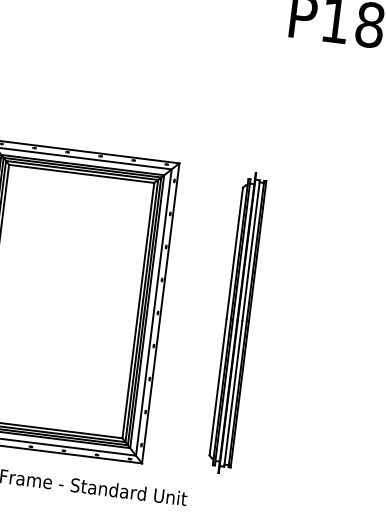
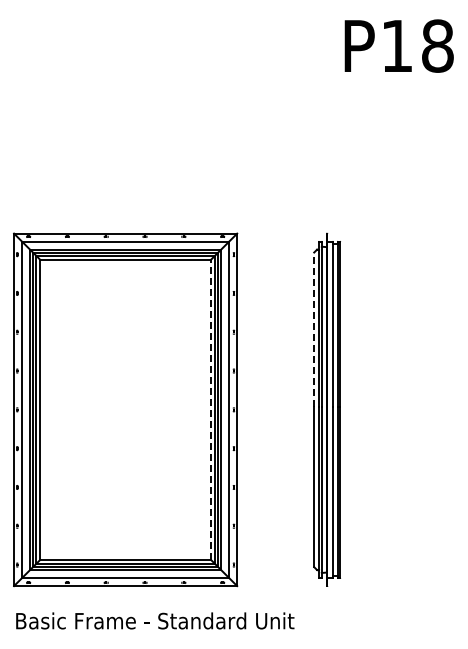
line: (235, 253) -> (314, 329), solid -> dashed
line: (138, 310) -> (210, 409), solid -> dashed

